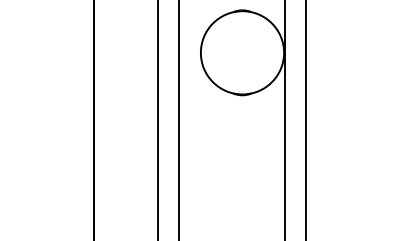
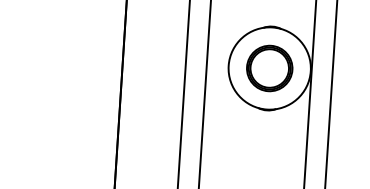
part: (242, 52) -> (269, 68), added

